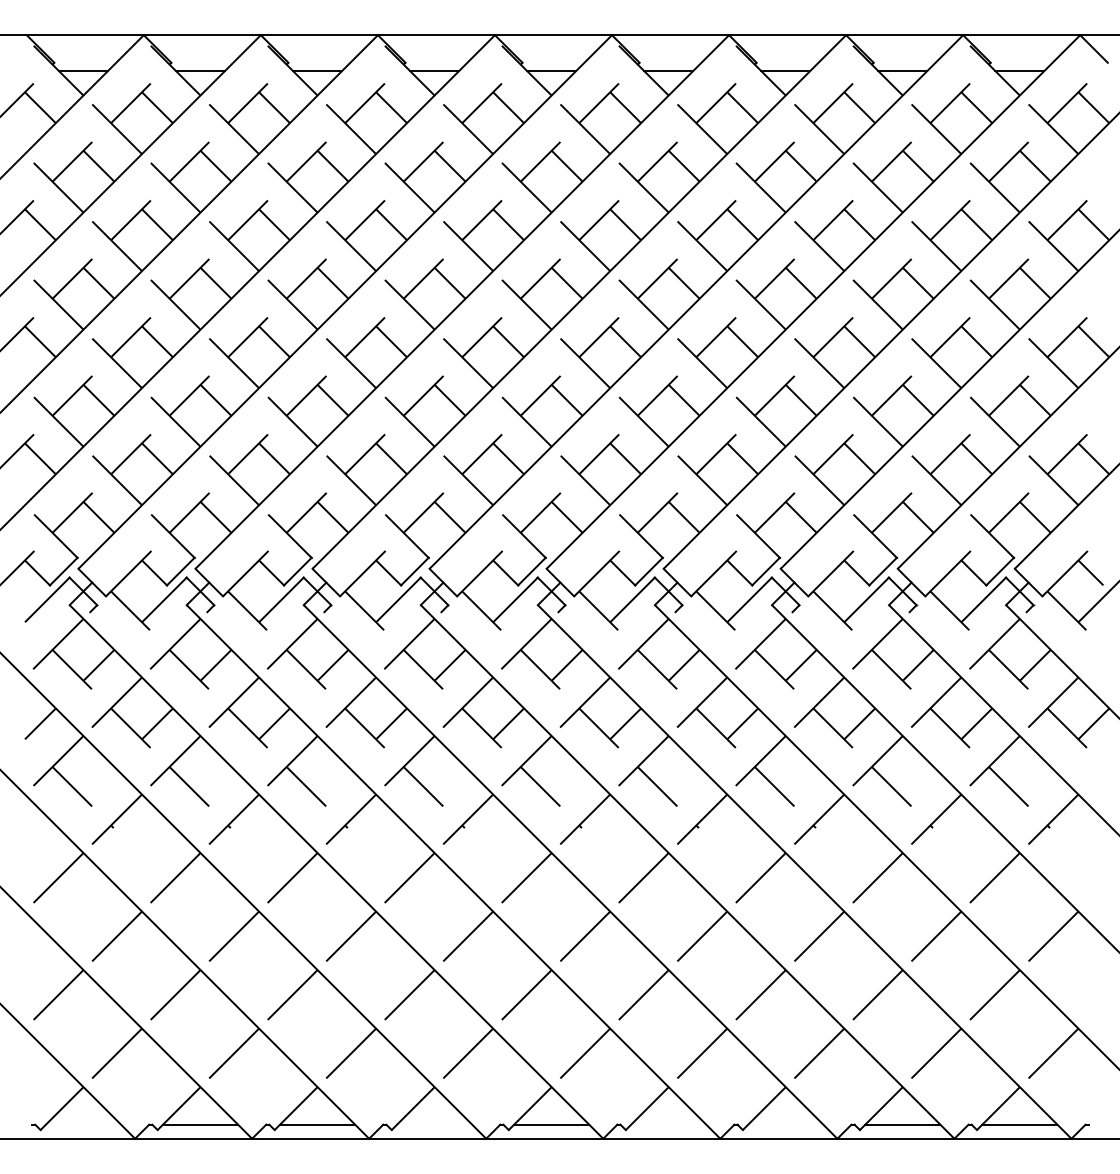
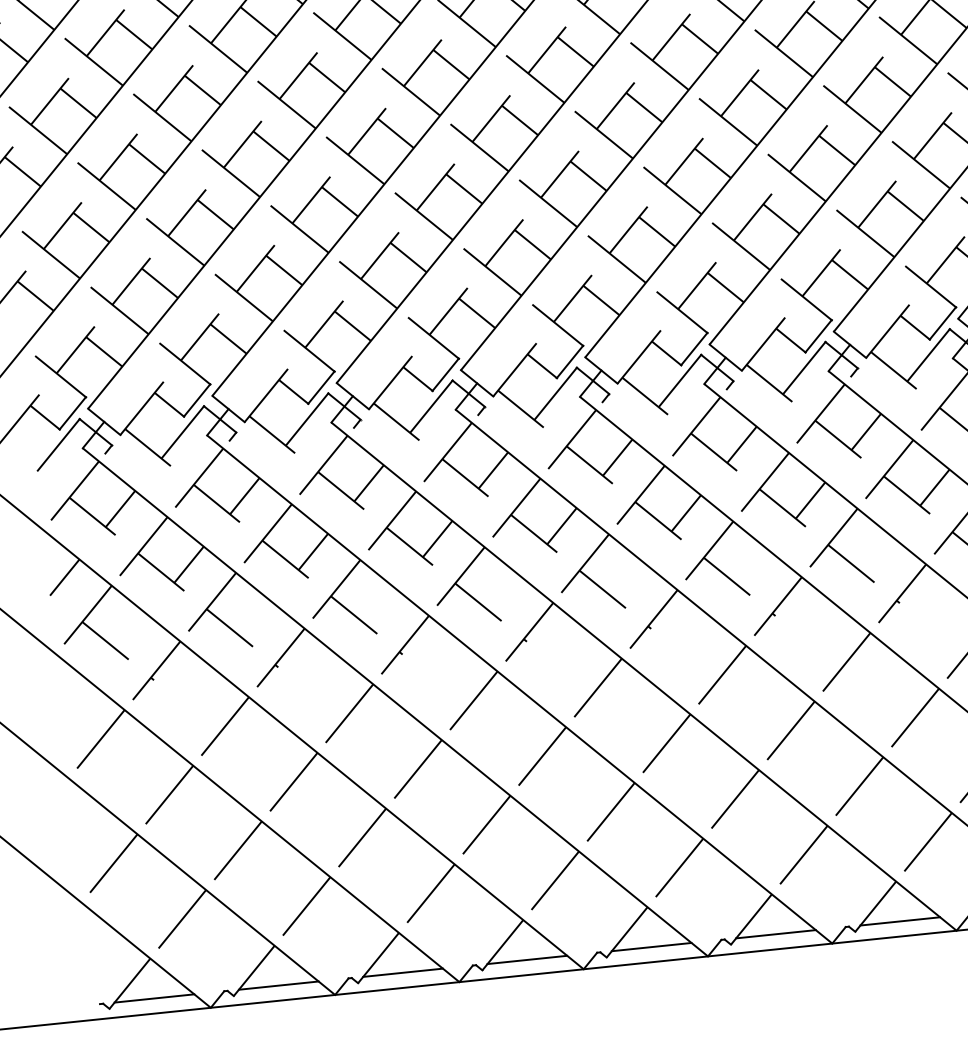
line: (82, 1124) -> (153, 998), added
line: (434, 1124) -> (527, 959), added
line: (668, 1124) -> (775, 934), added
line: (785, 1124) -> (899, 921), added

